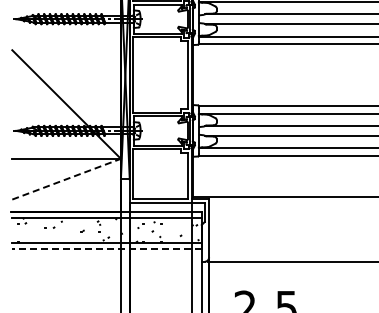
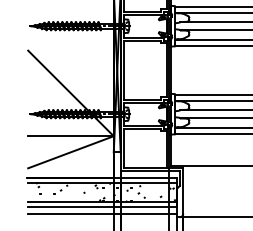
line: (67, 179) -> (71, 152), dashed -> solid
line: (107, 248) -> (103, 206), dashed -> solid
line: (106, 257) -> (102, 213), added

